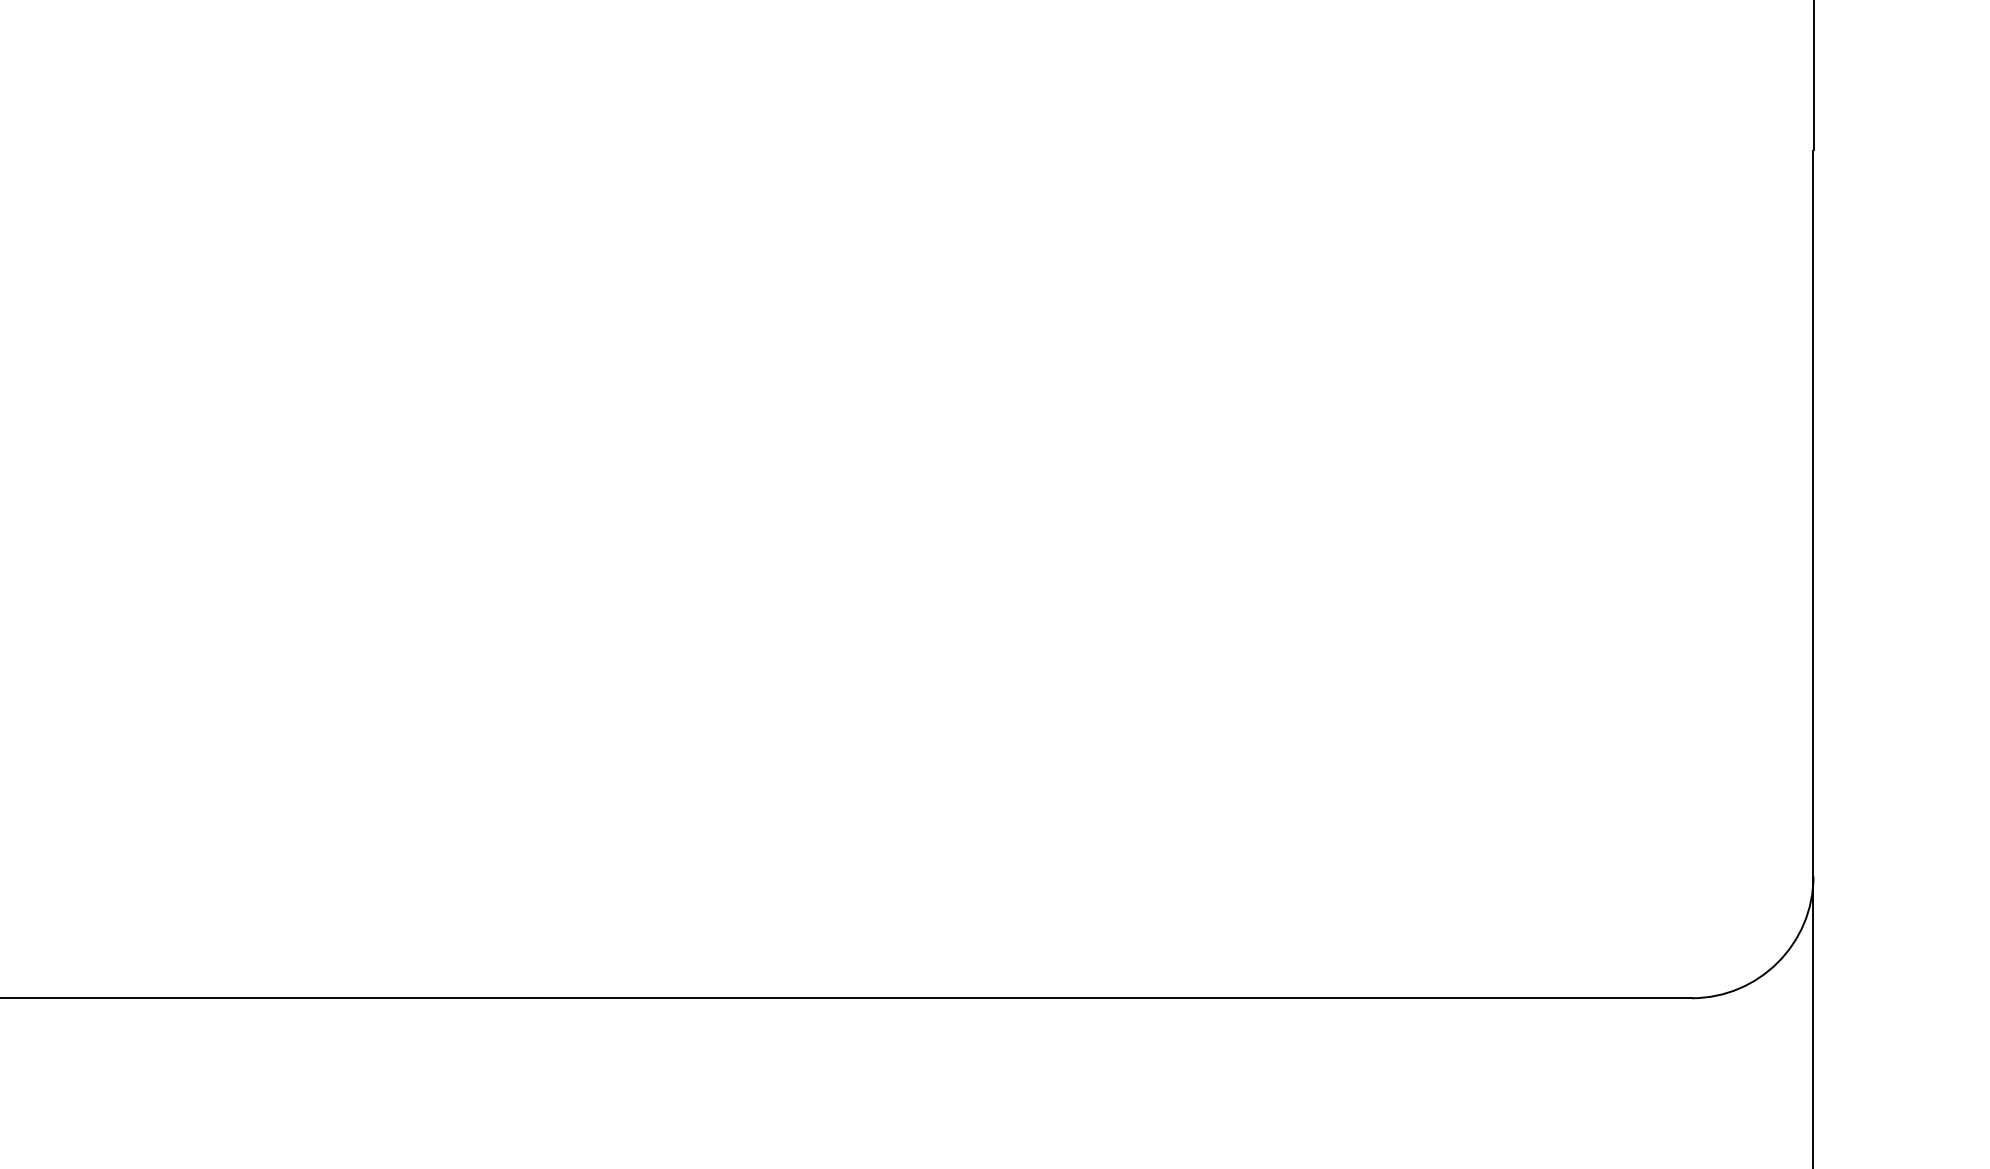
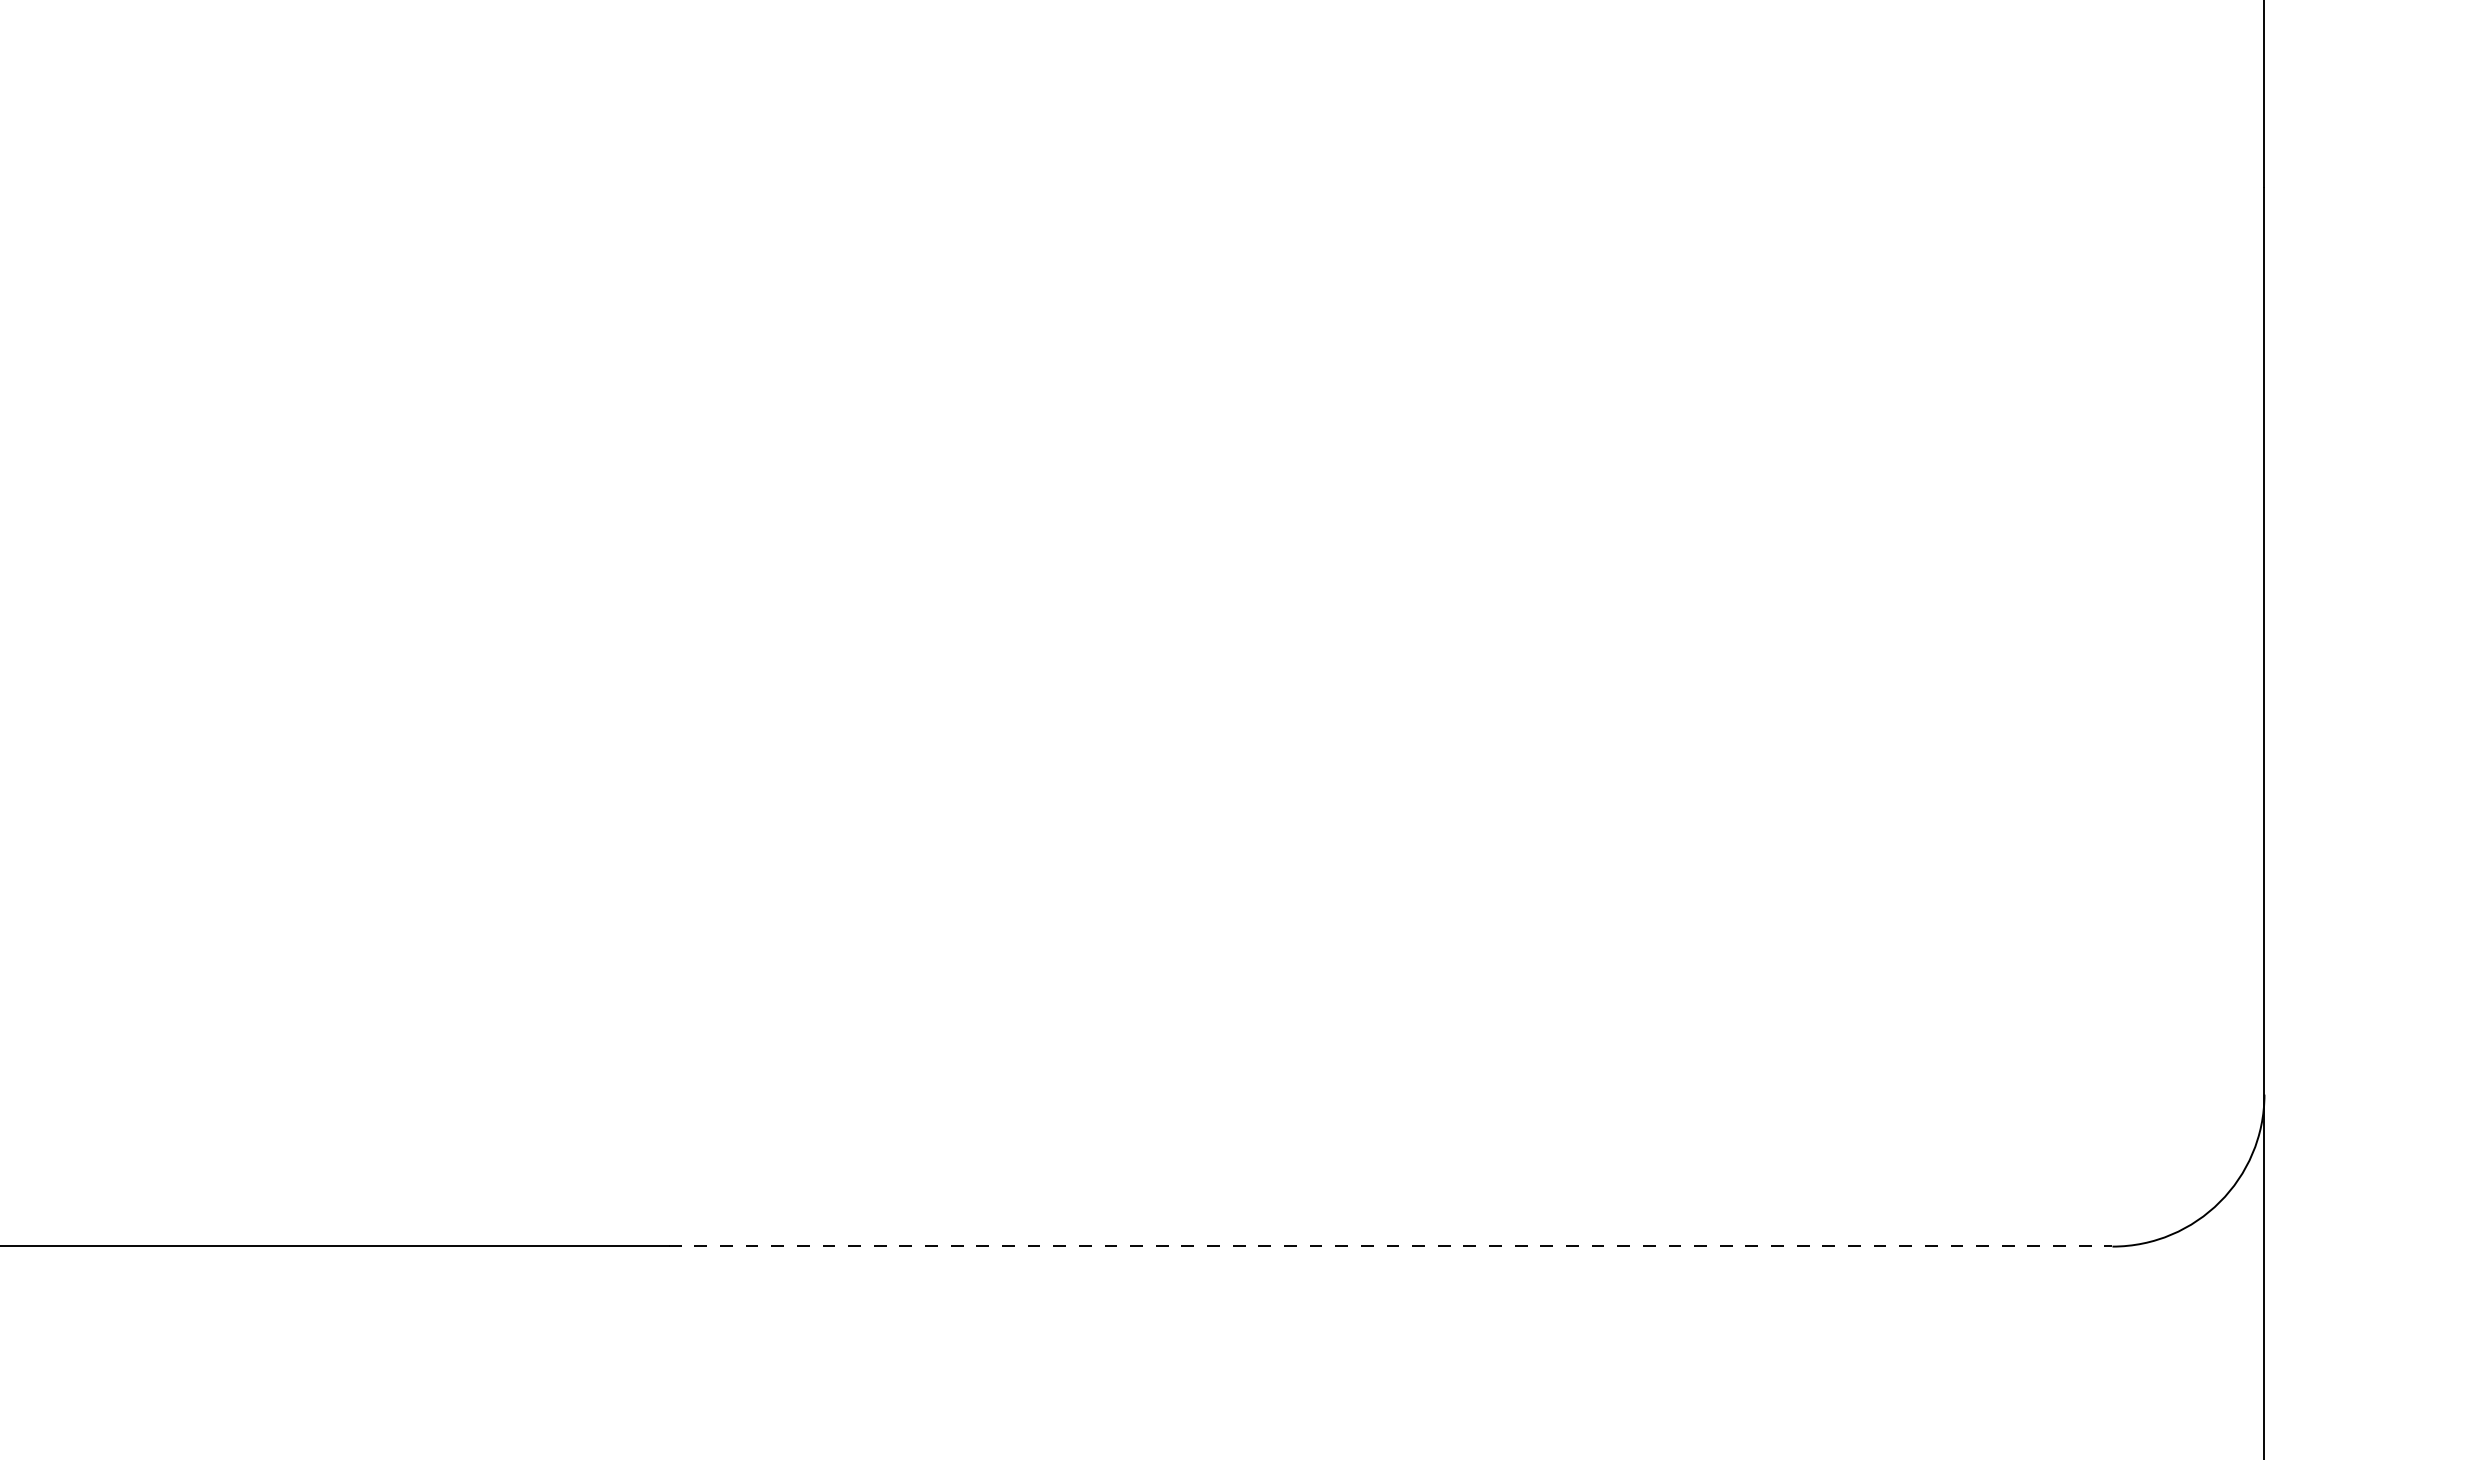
line: (1113, 998) -> (1390, 1246), solid -> dashed

